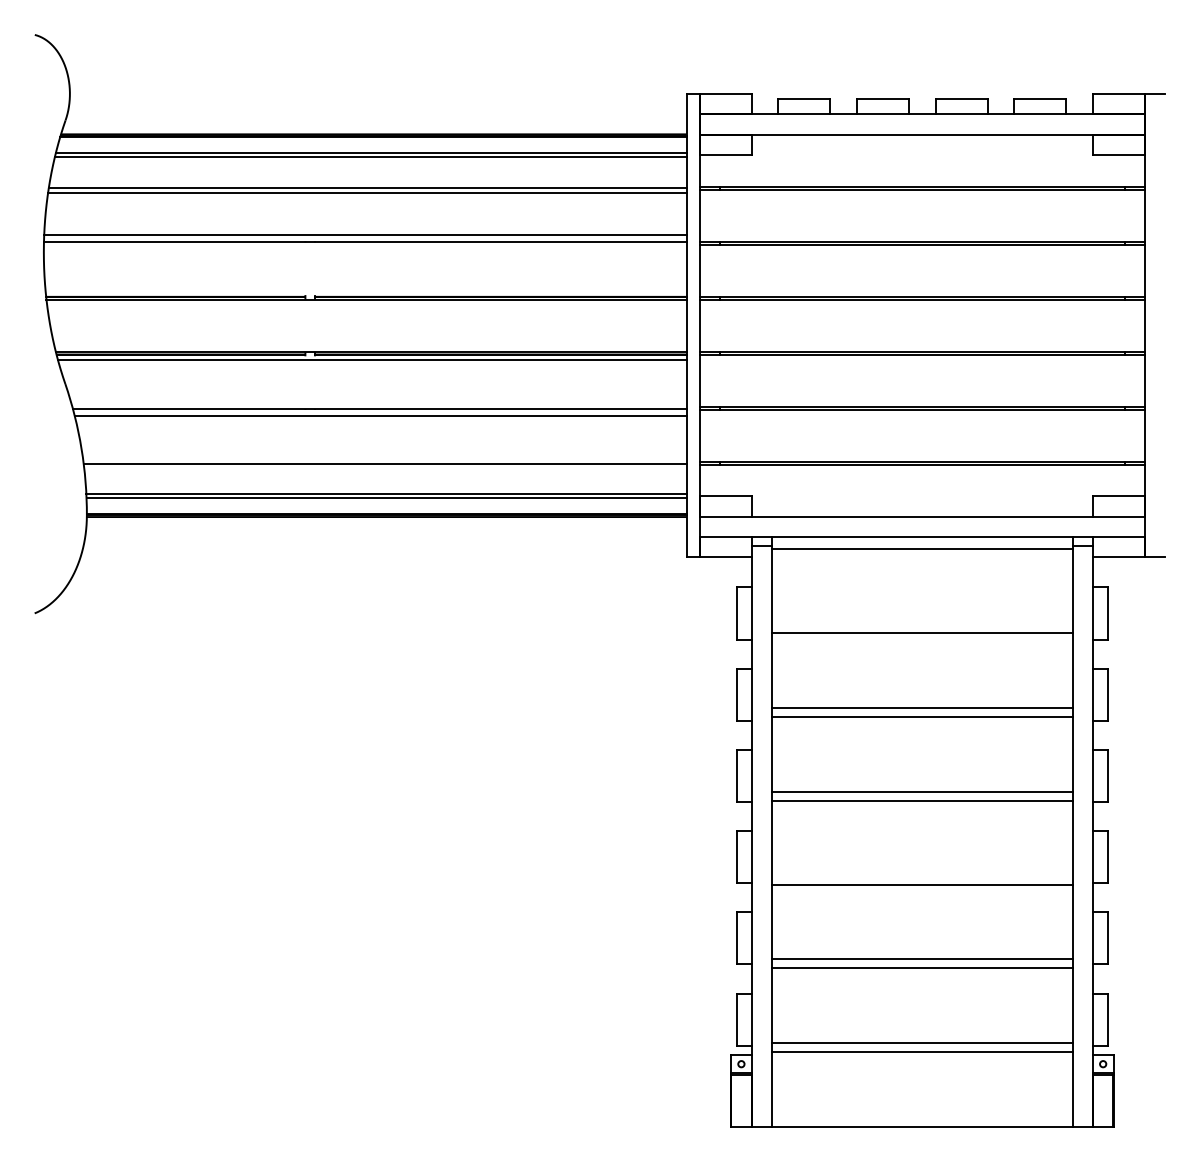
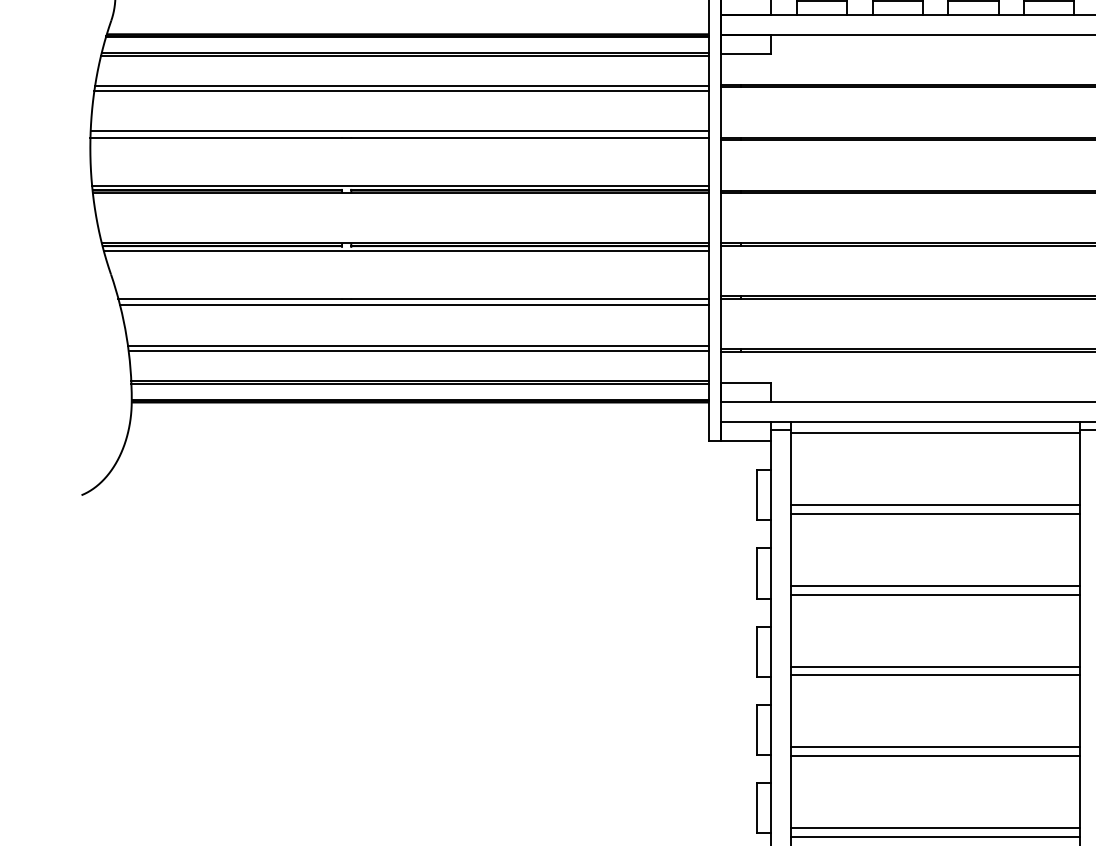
line: (365, 291) -> (399, 185), added
line: (384, 458) -> (418, 346), added
line: (921, 623) -> (934, 504), added
line: (921, 875) -> (934, 747), added

